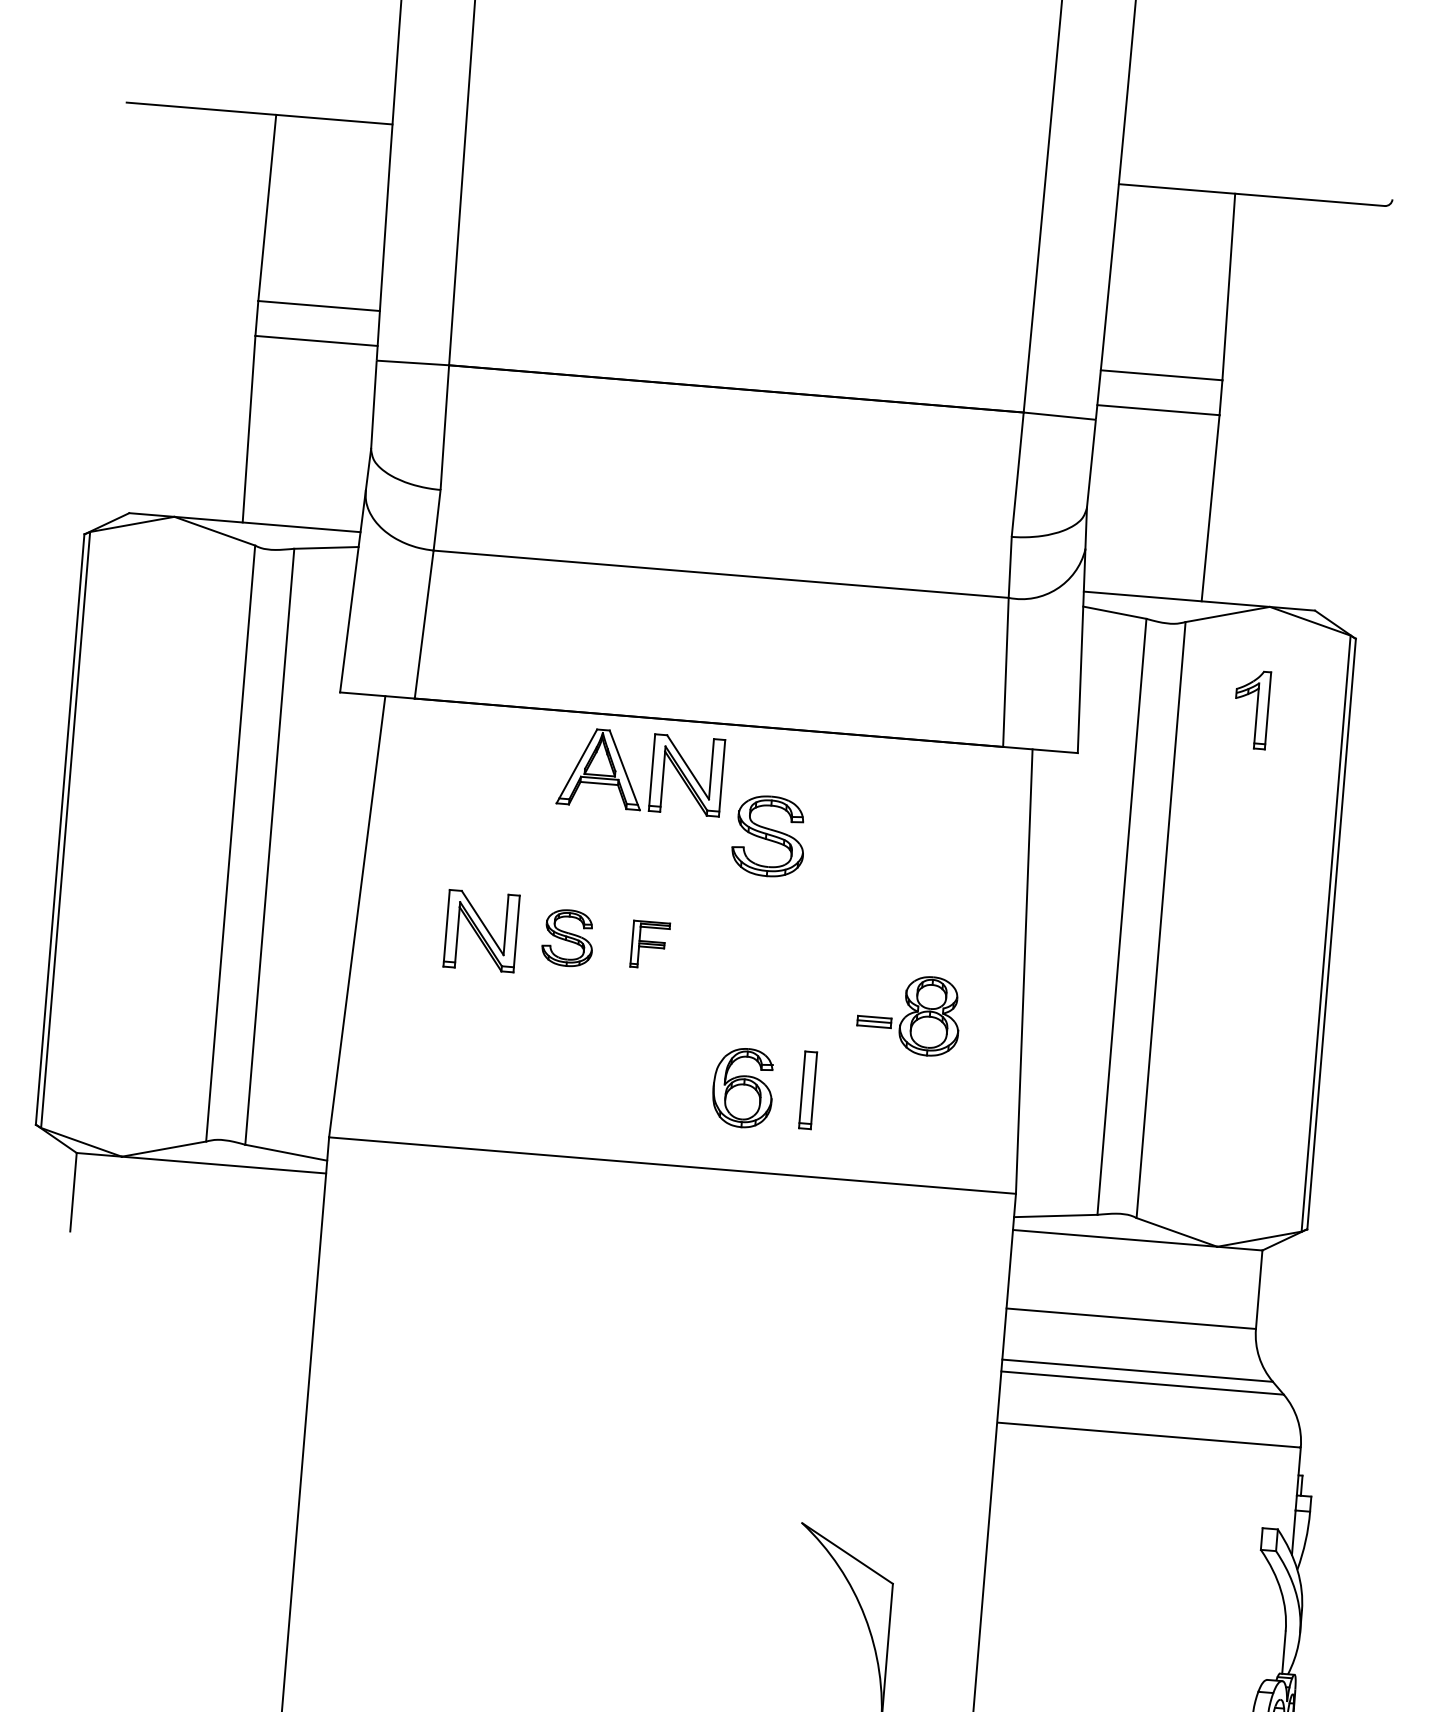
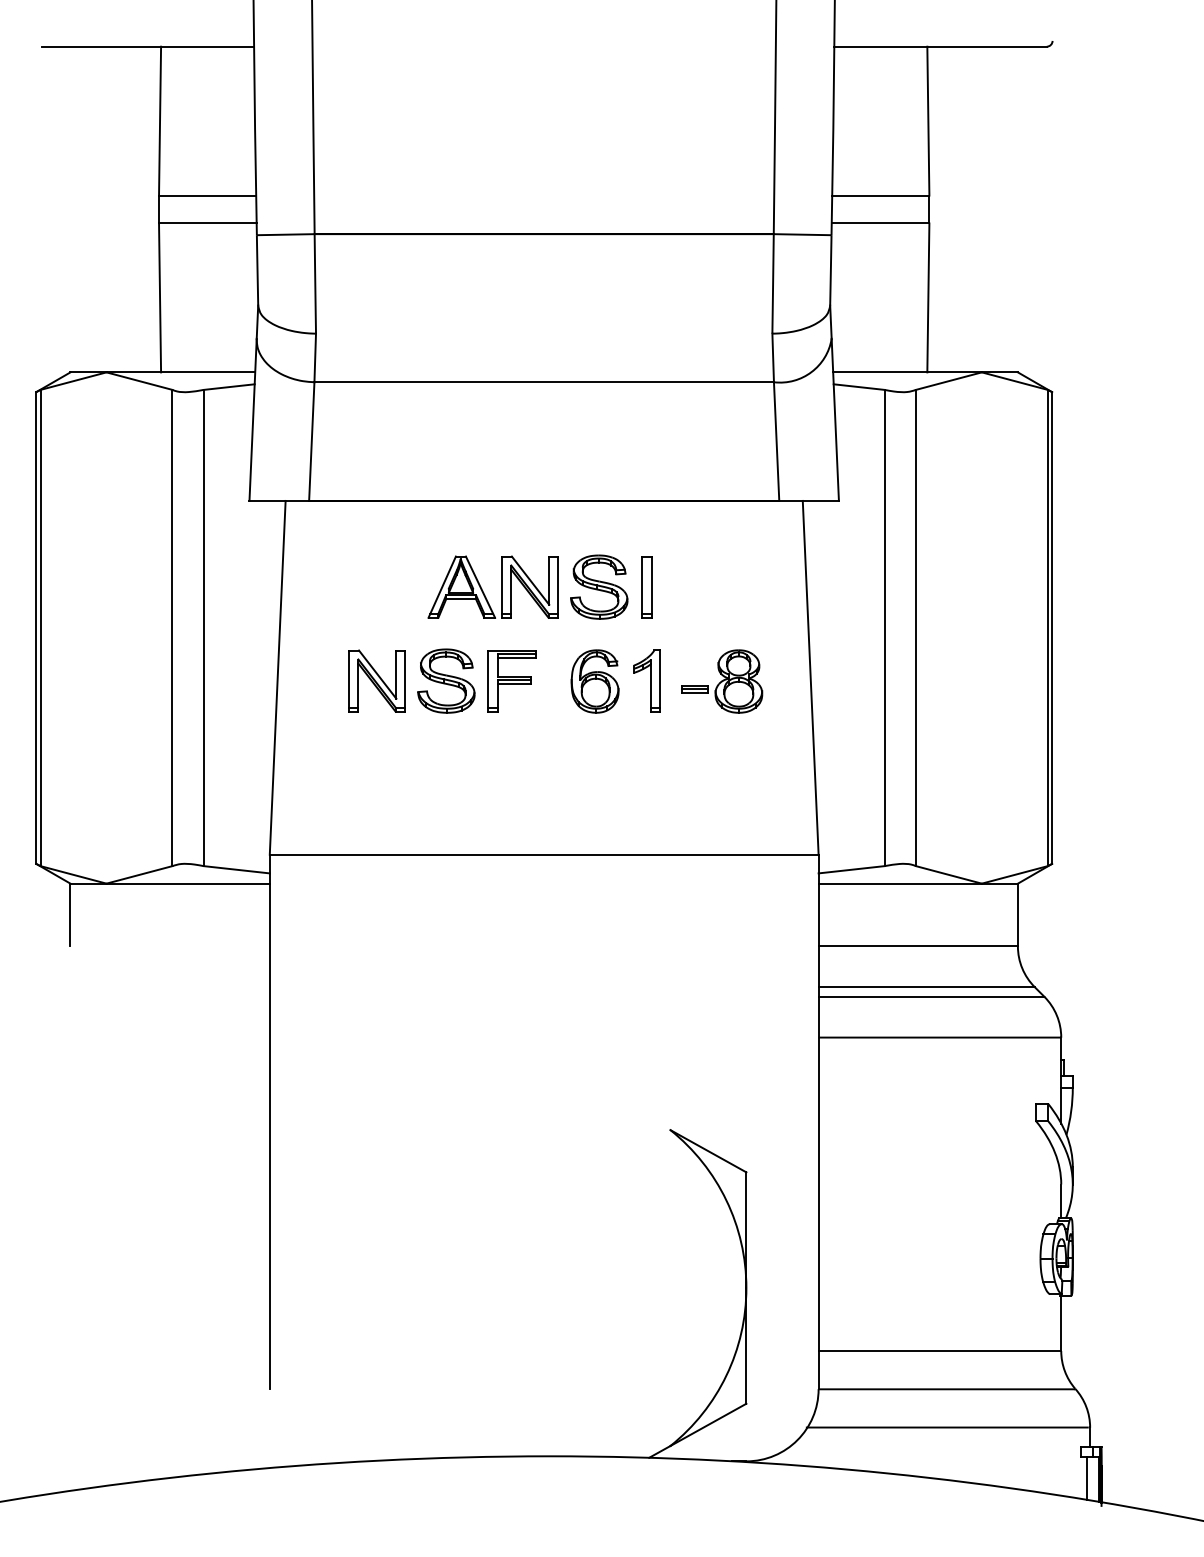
part: (1250, 708) -> (646, 680), moved
part: (651, 771) -> (501, 586), moved
part: (568, 937) -> (446, 680), size x1.43
part: (649, 945) -> (511, 681), size x1.67
part: (909, 1014) -> (722, 681), moved
part: (742, 1087) -> (594, 681), moved
part: (807, 1090) -> (646, 587), moved

